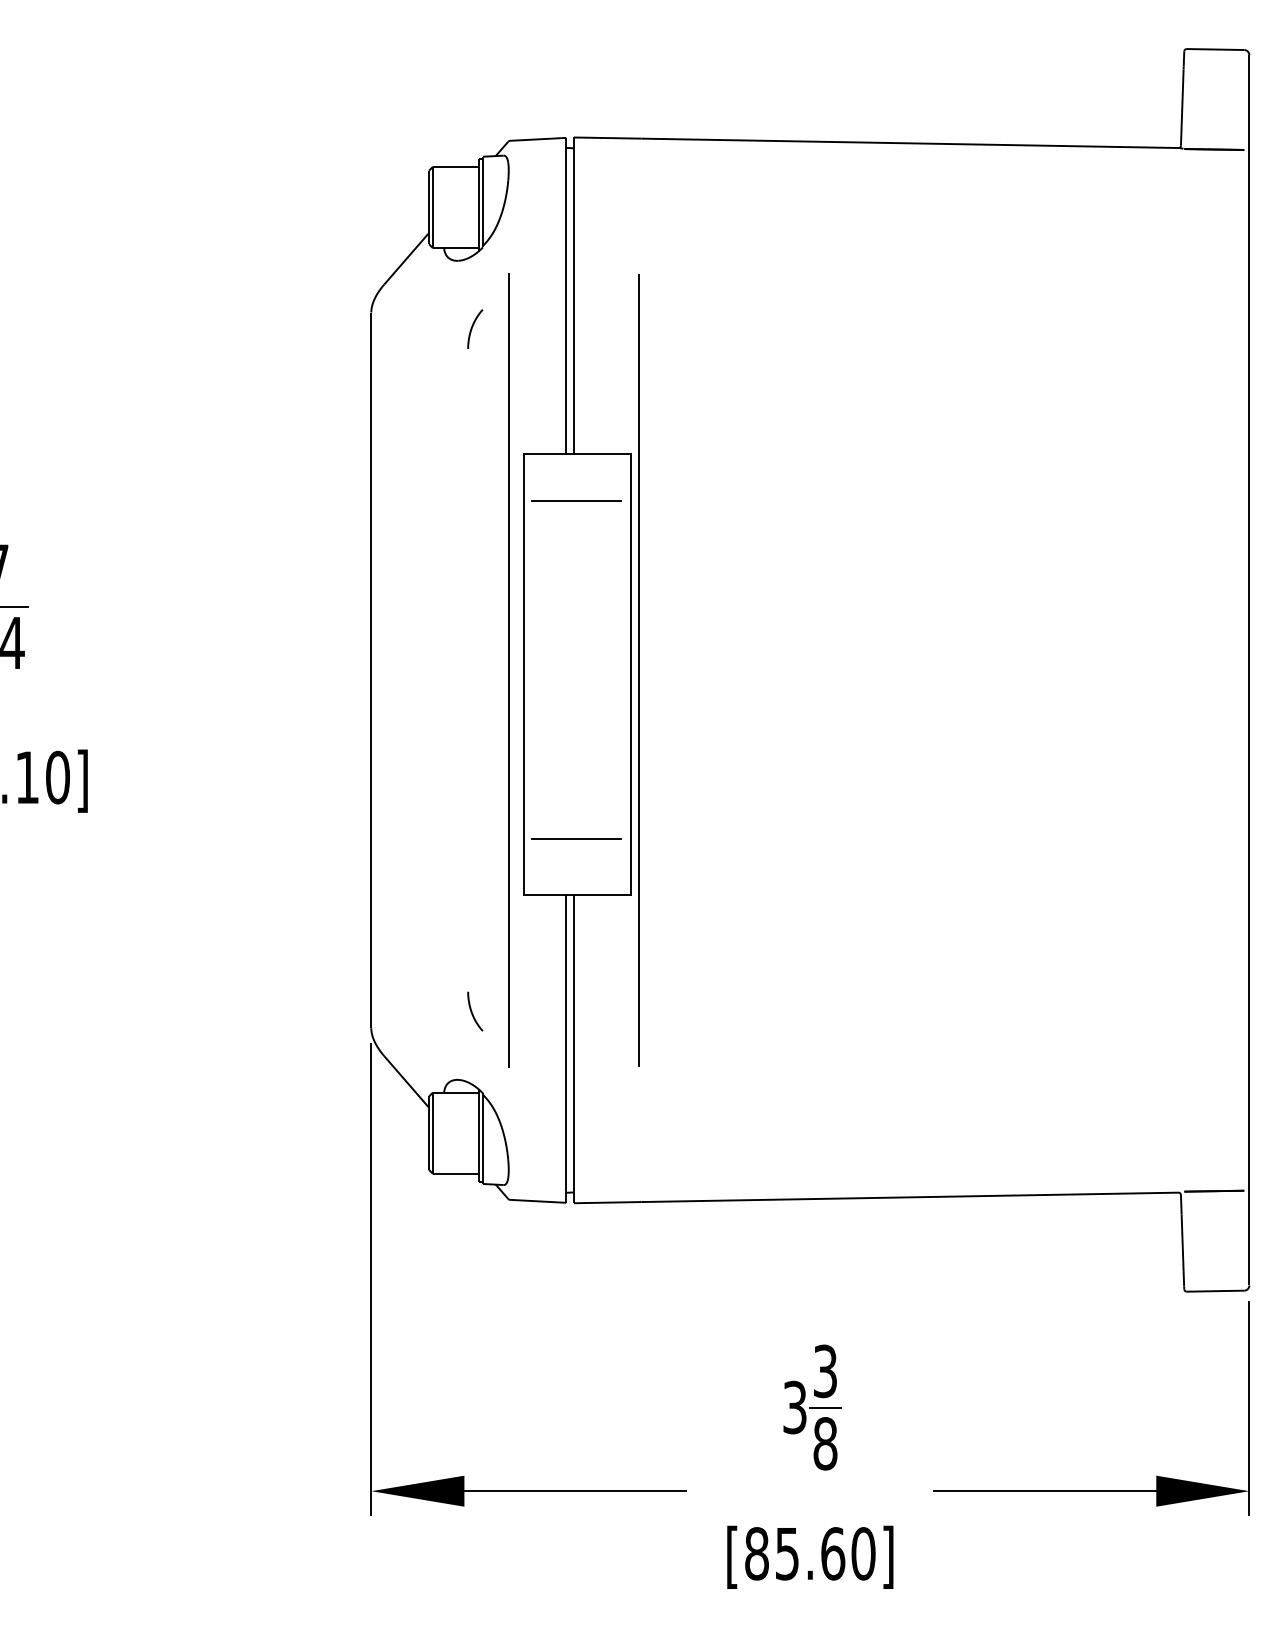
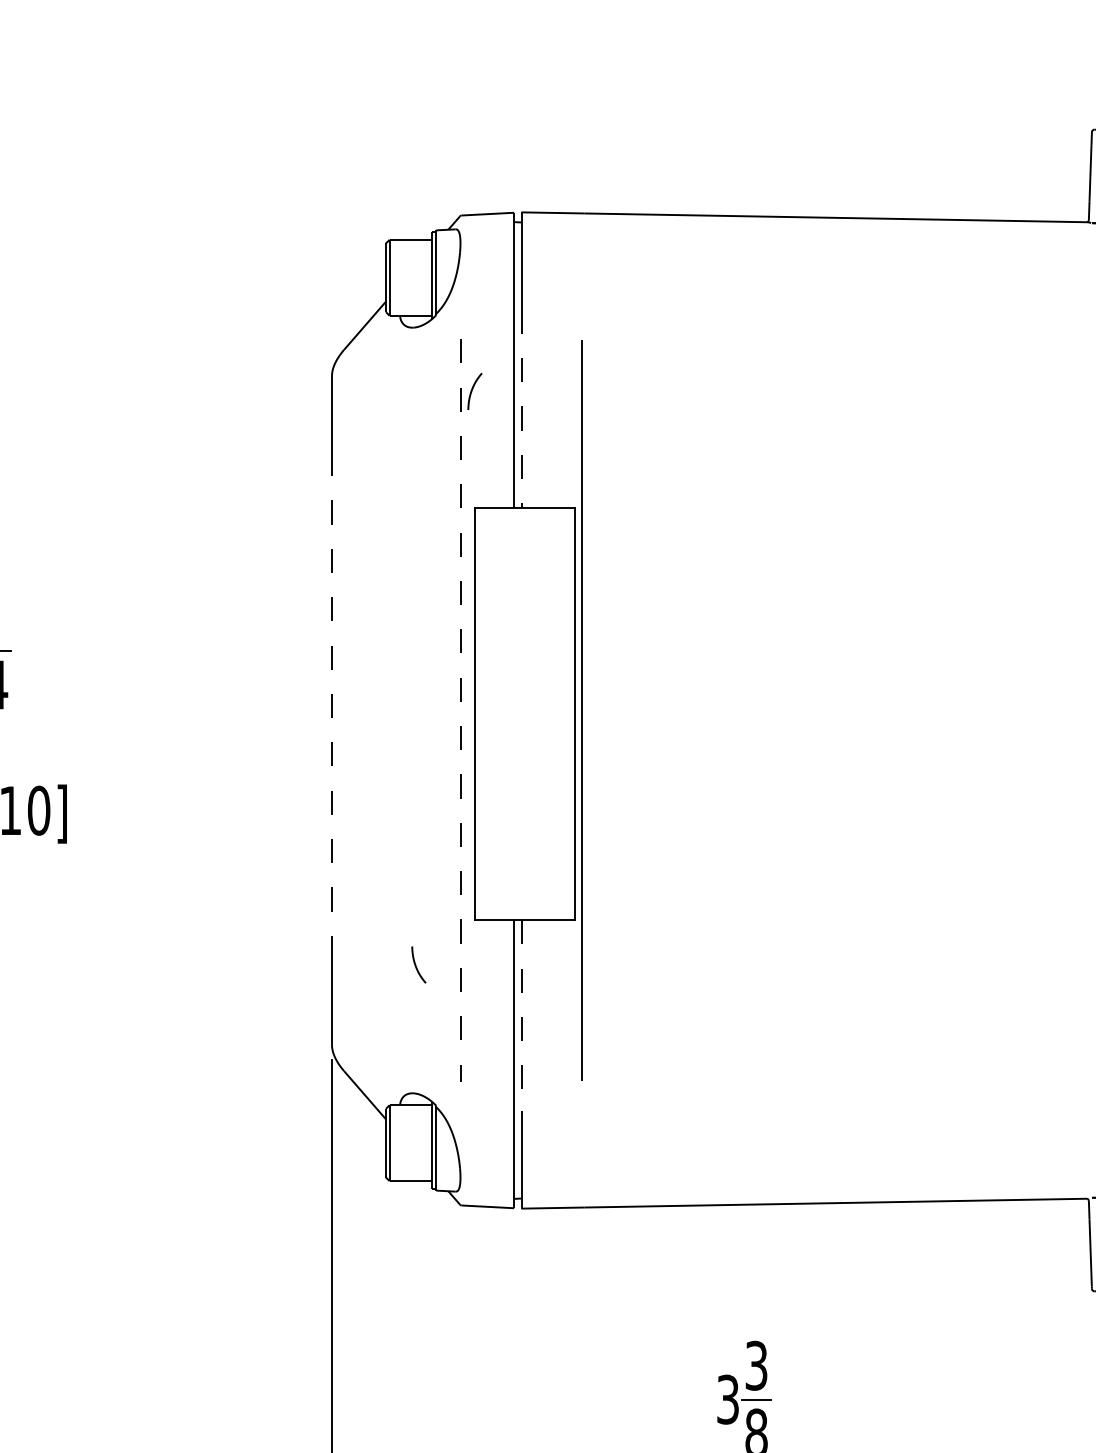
curve: (473, 326) -> (473, 389), moved
line: (574, 347) -> (521, 408), solid -> dashed
line: (575, 501) -> (522, 552), removed
line: (371, 670) -> (332, 710), solid -> dashed
line: (508, 670) -> (460, 710), solid -> dashed
line: (575, 839) -> (522, 868), removed
line: (574, 997) -> (521, 1016), solid -> dashed
curve: (473, 1013) -> (417, 966), moved

